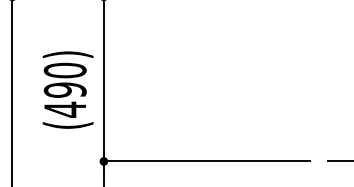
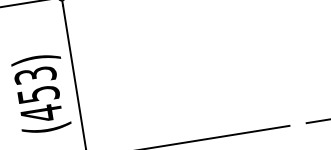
text: (64, 79) -> (36, 84), (490) -> (453)

